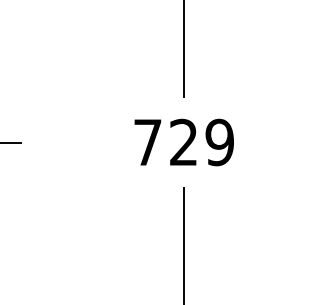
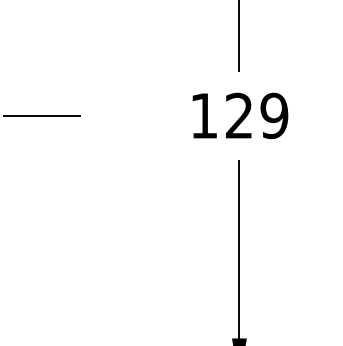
text: (148, 142) -> (204, 115), 729 -> 129

